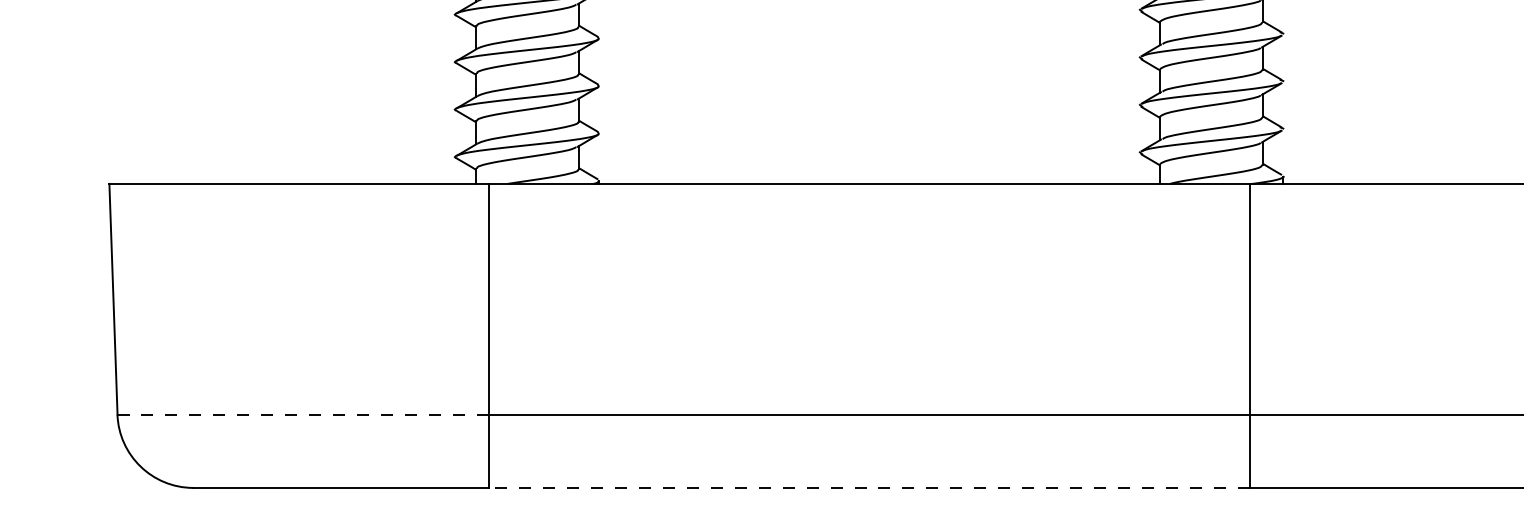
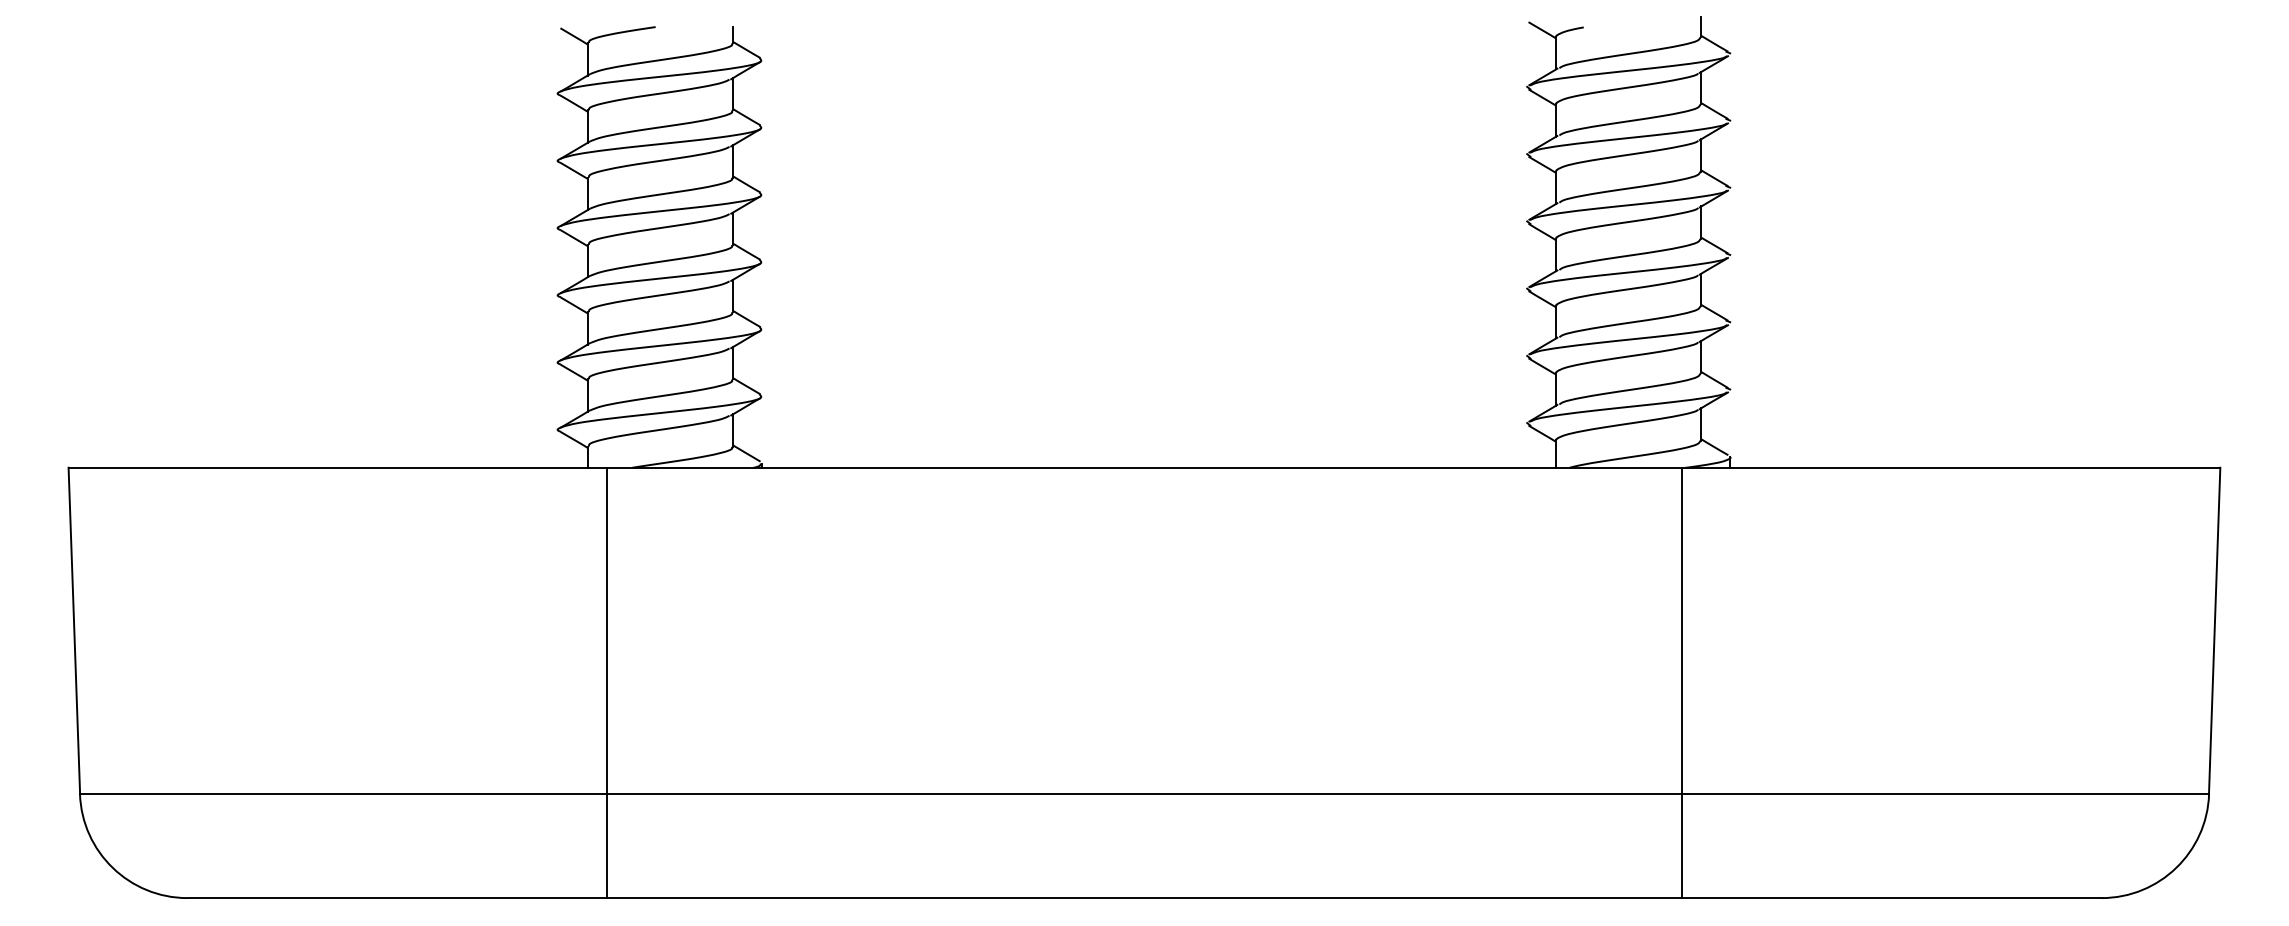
line: (303, 414) -> (343, 794), dashed -> solid
line: (869, 488) -> (1144, 898), dashed -> solid

